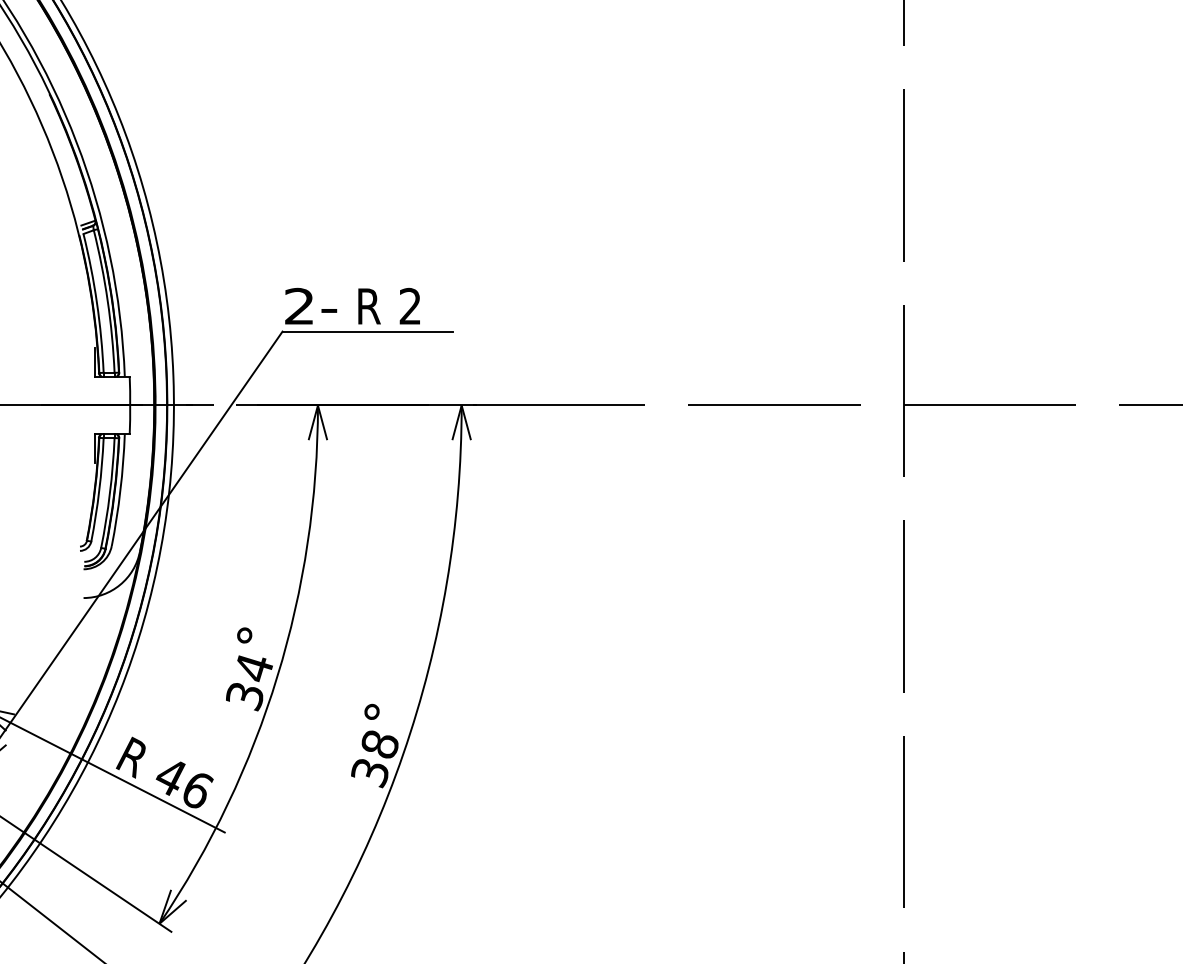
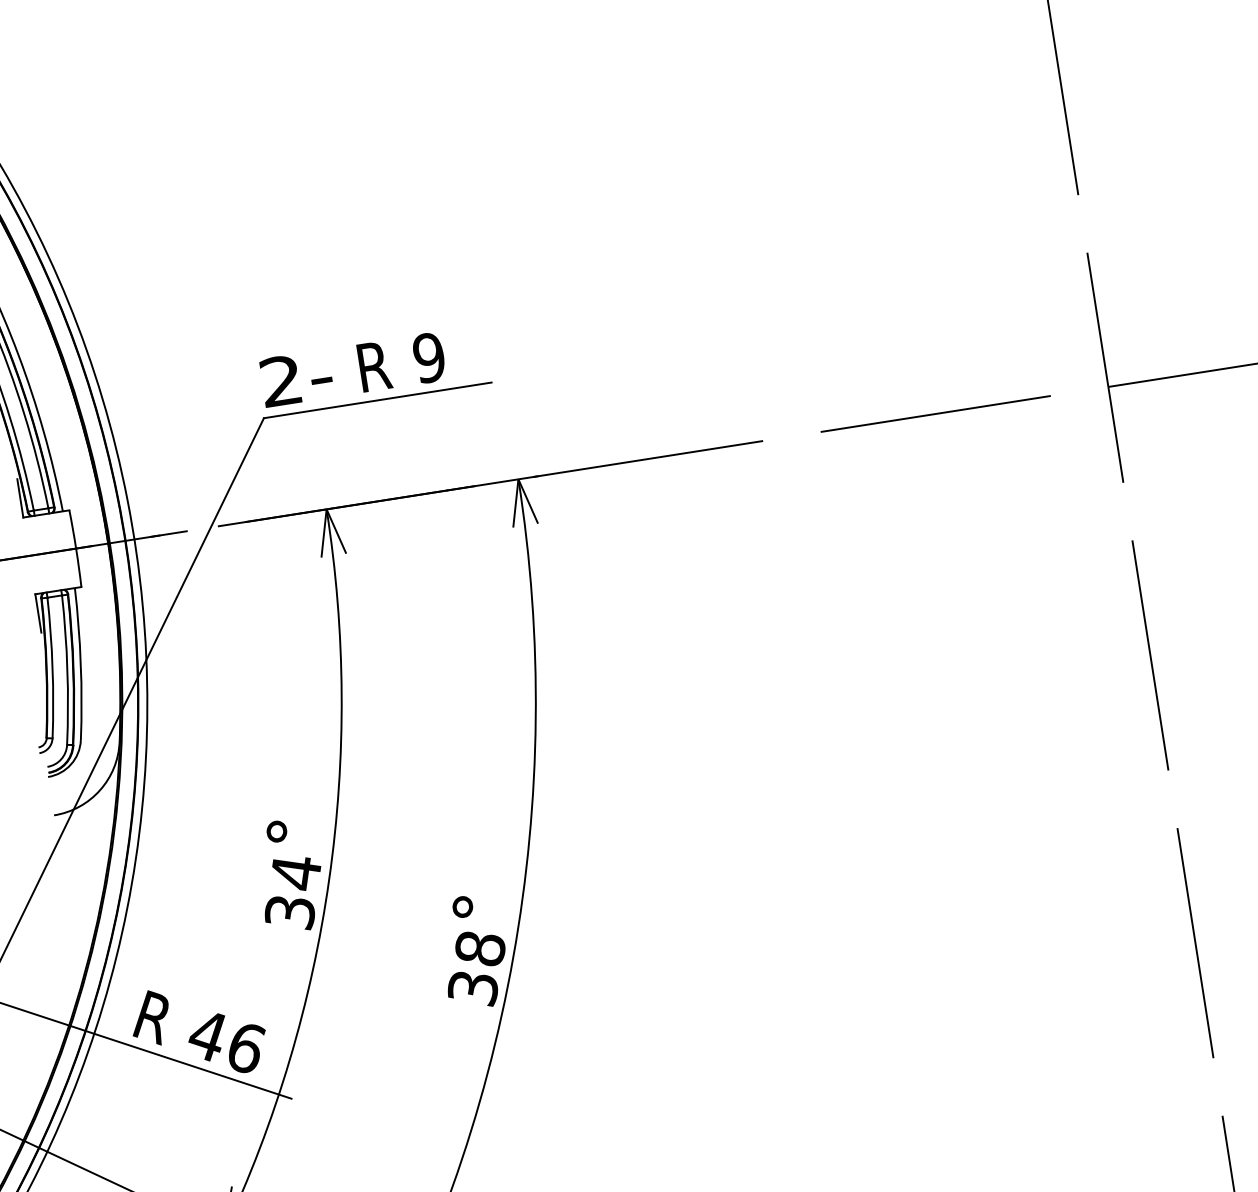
text: (410, 306) -> (429, 357), 2 -> 9

